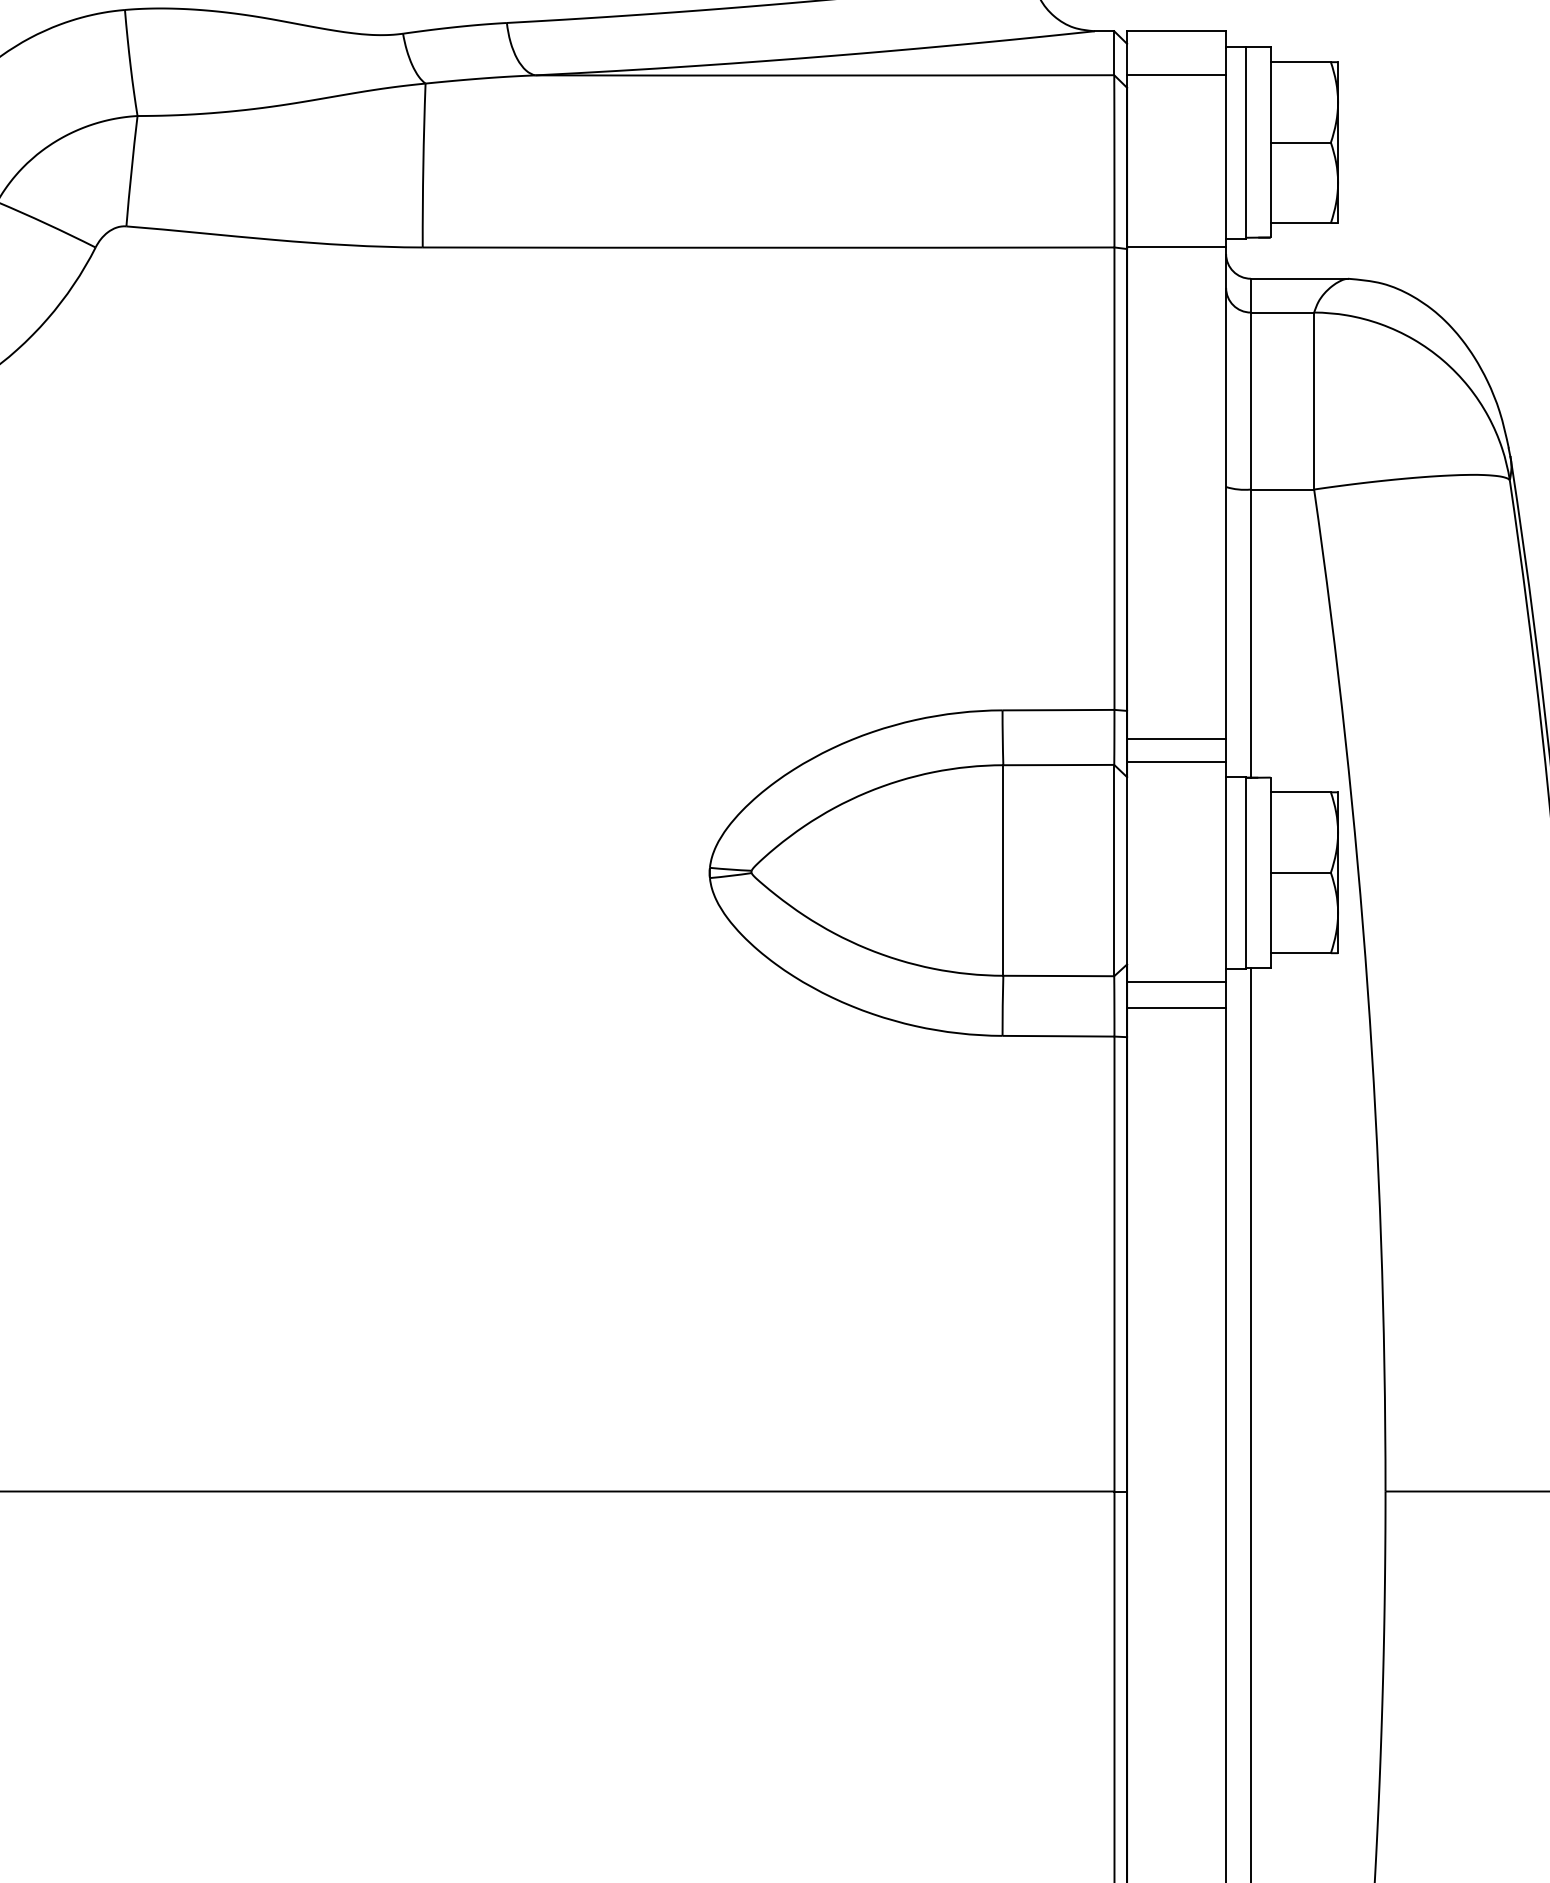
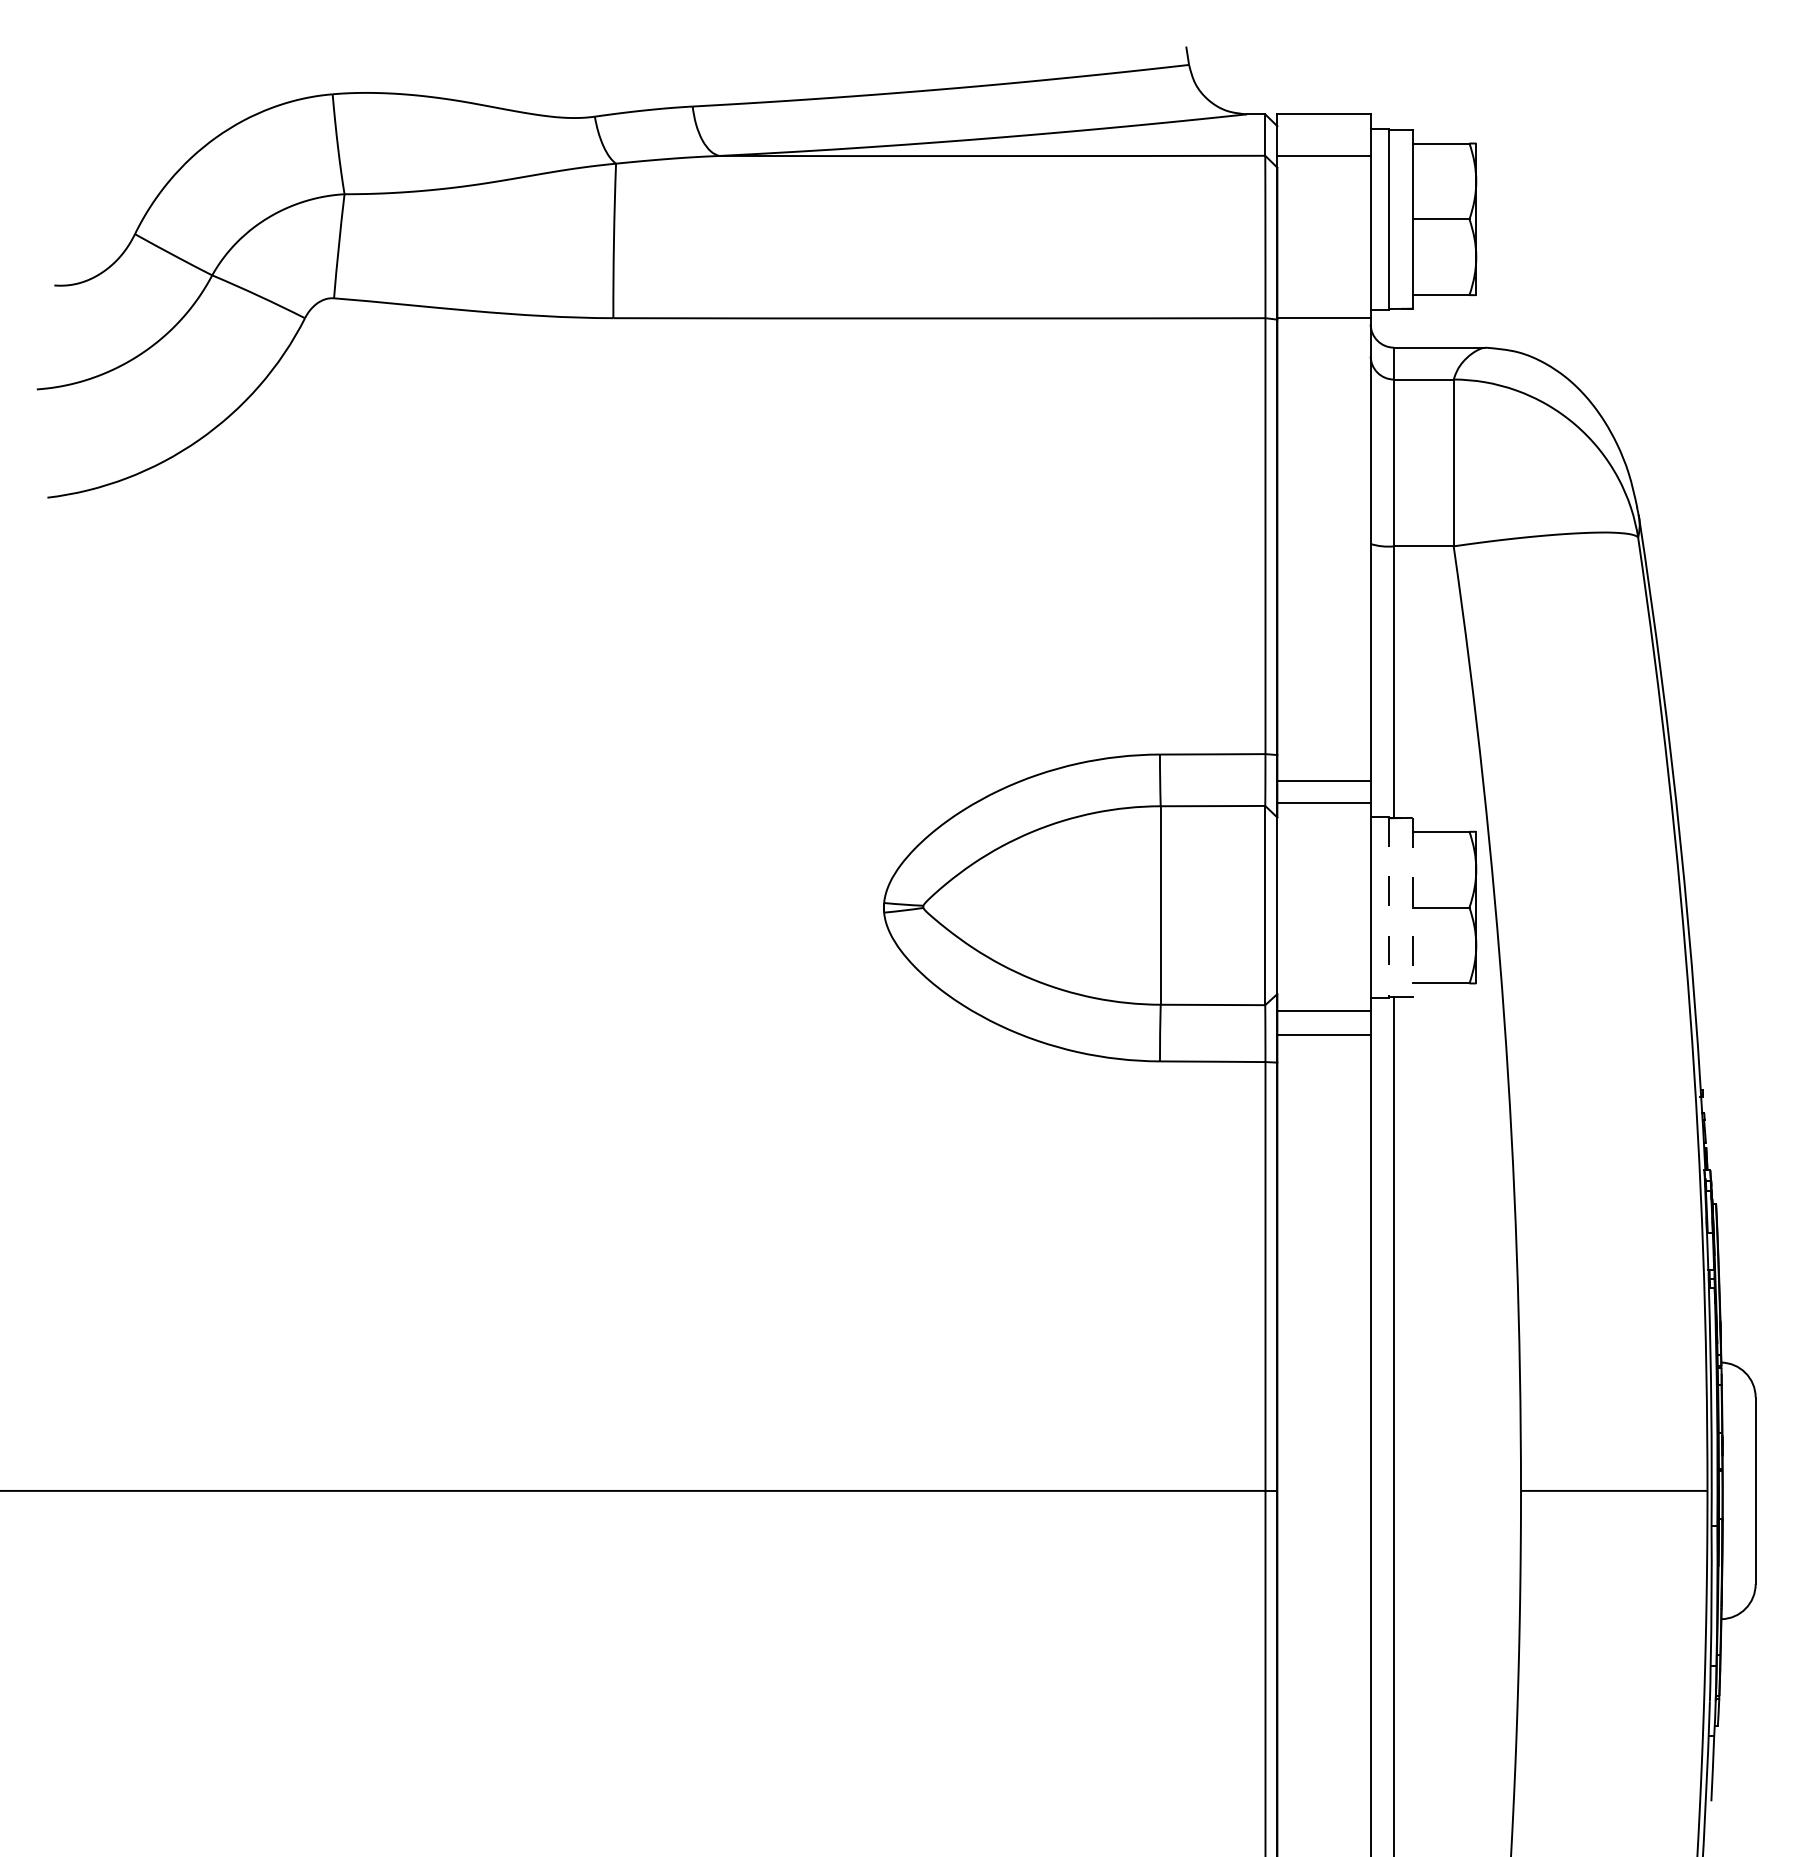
line: (1270, 872) -> (1412, 907), solid -> dashed
line: (1246, 873) -> (1389, 908), solid -> dashed

